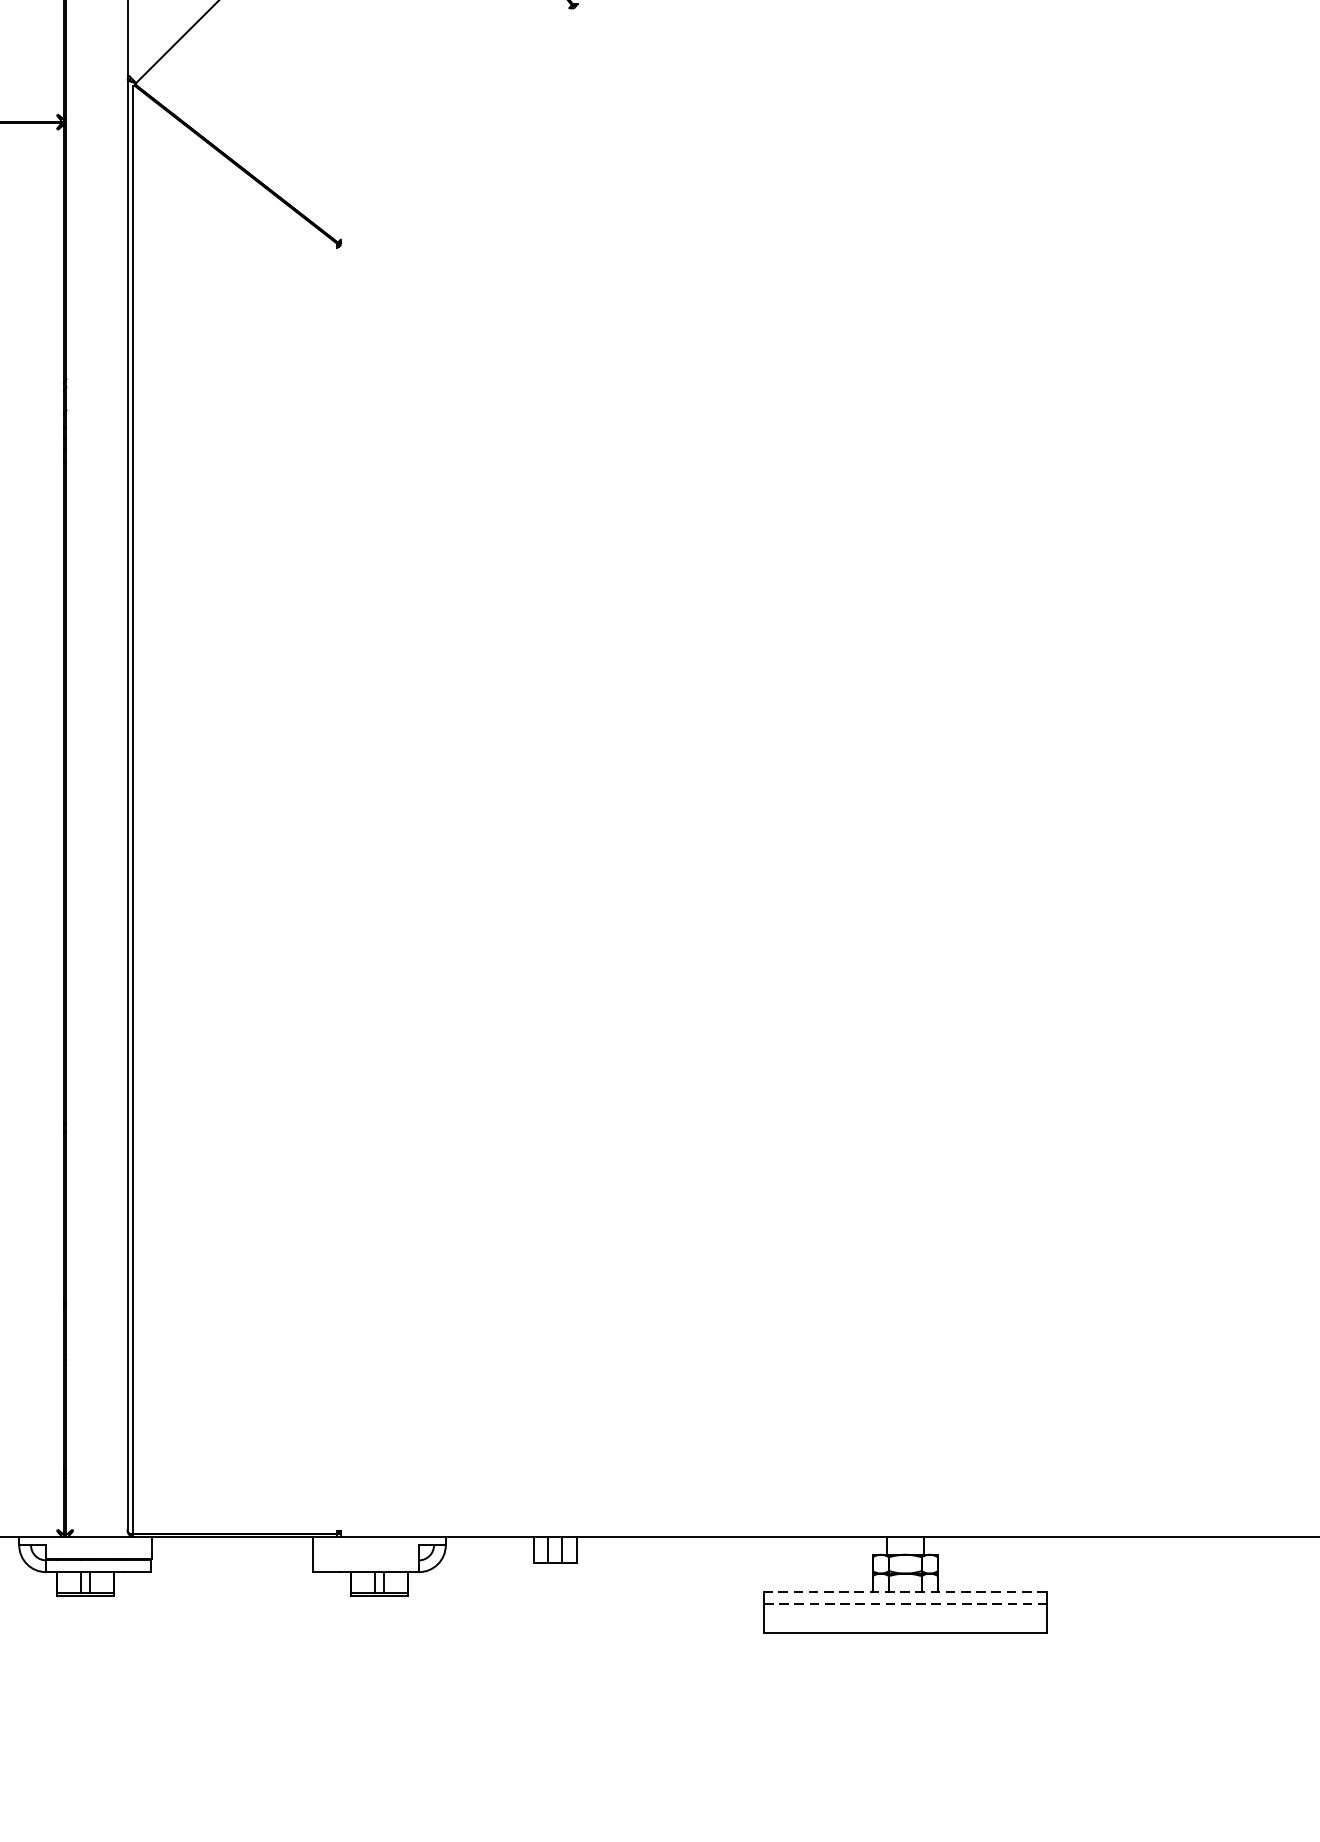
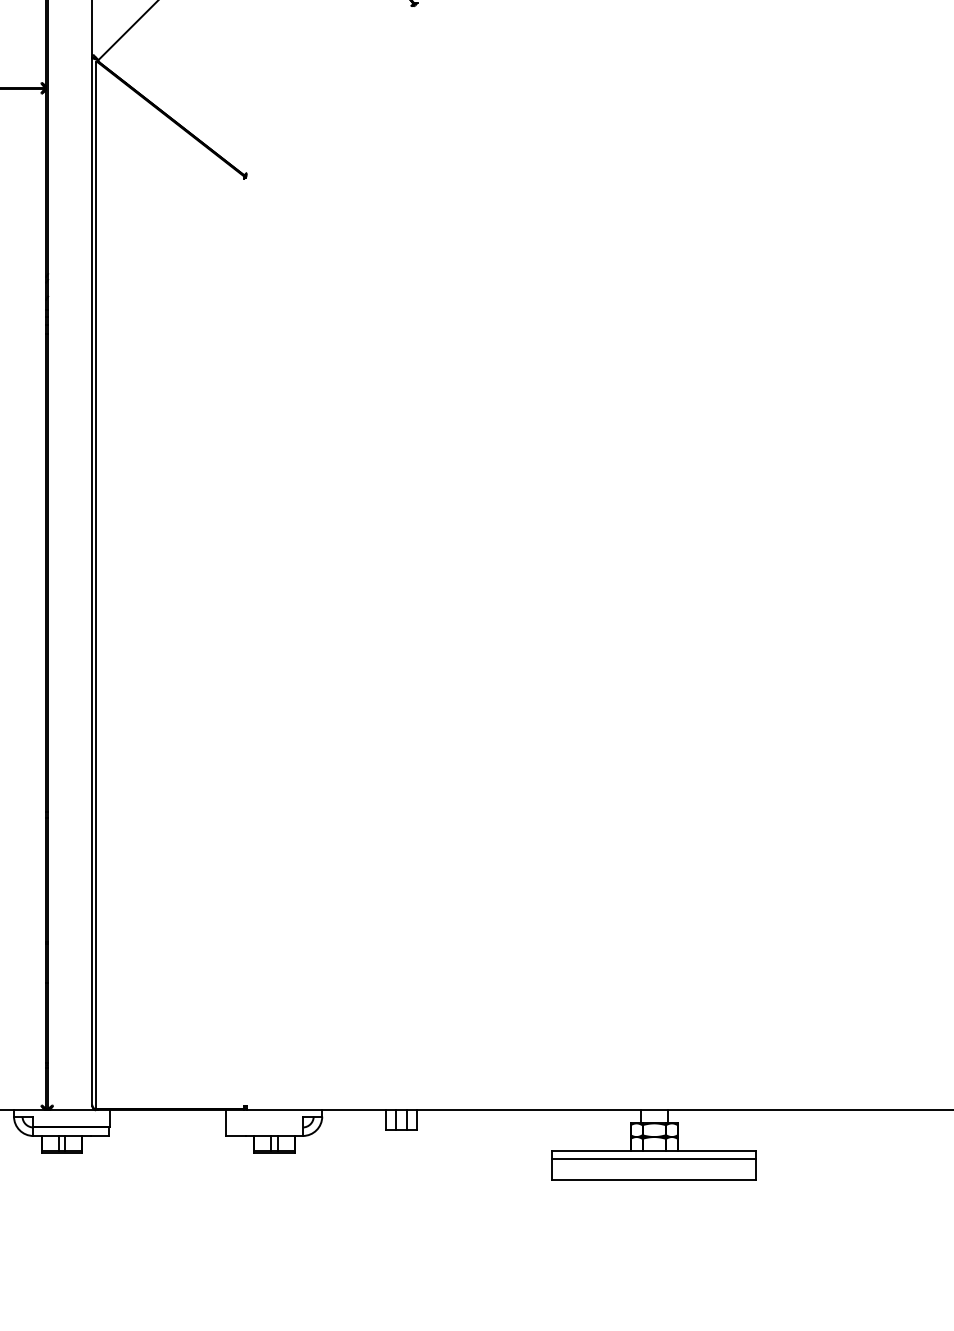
line: (904, 1592) -> (653, 1150), dashed -> solid
line: (905, 1604) -> (654, 1159), dashed -> solid

